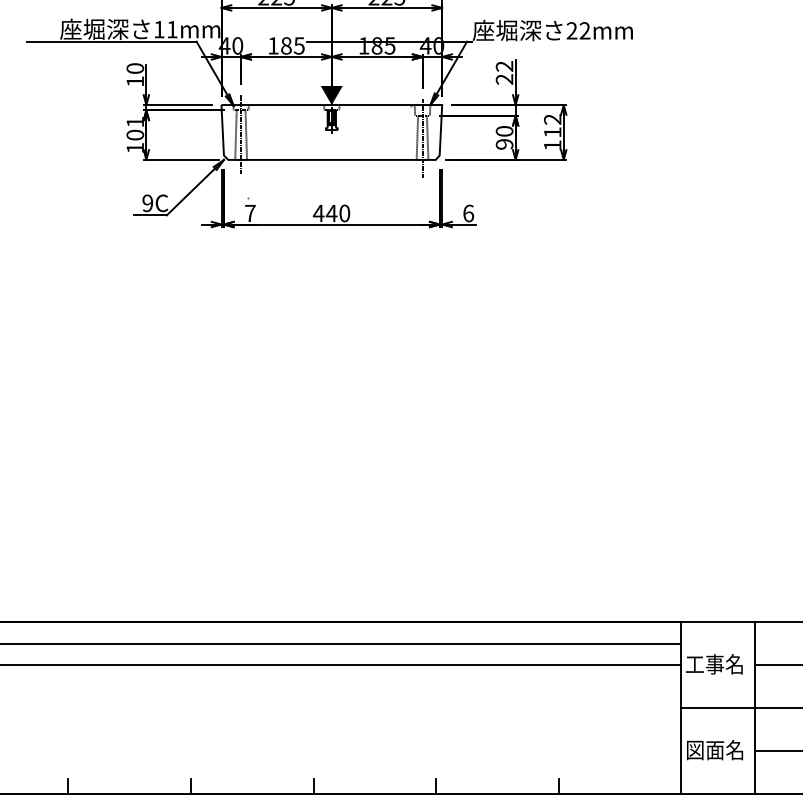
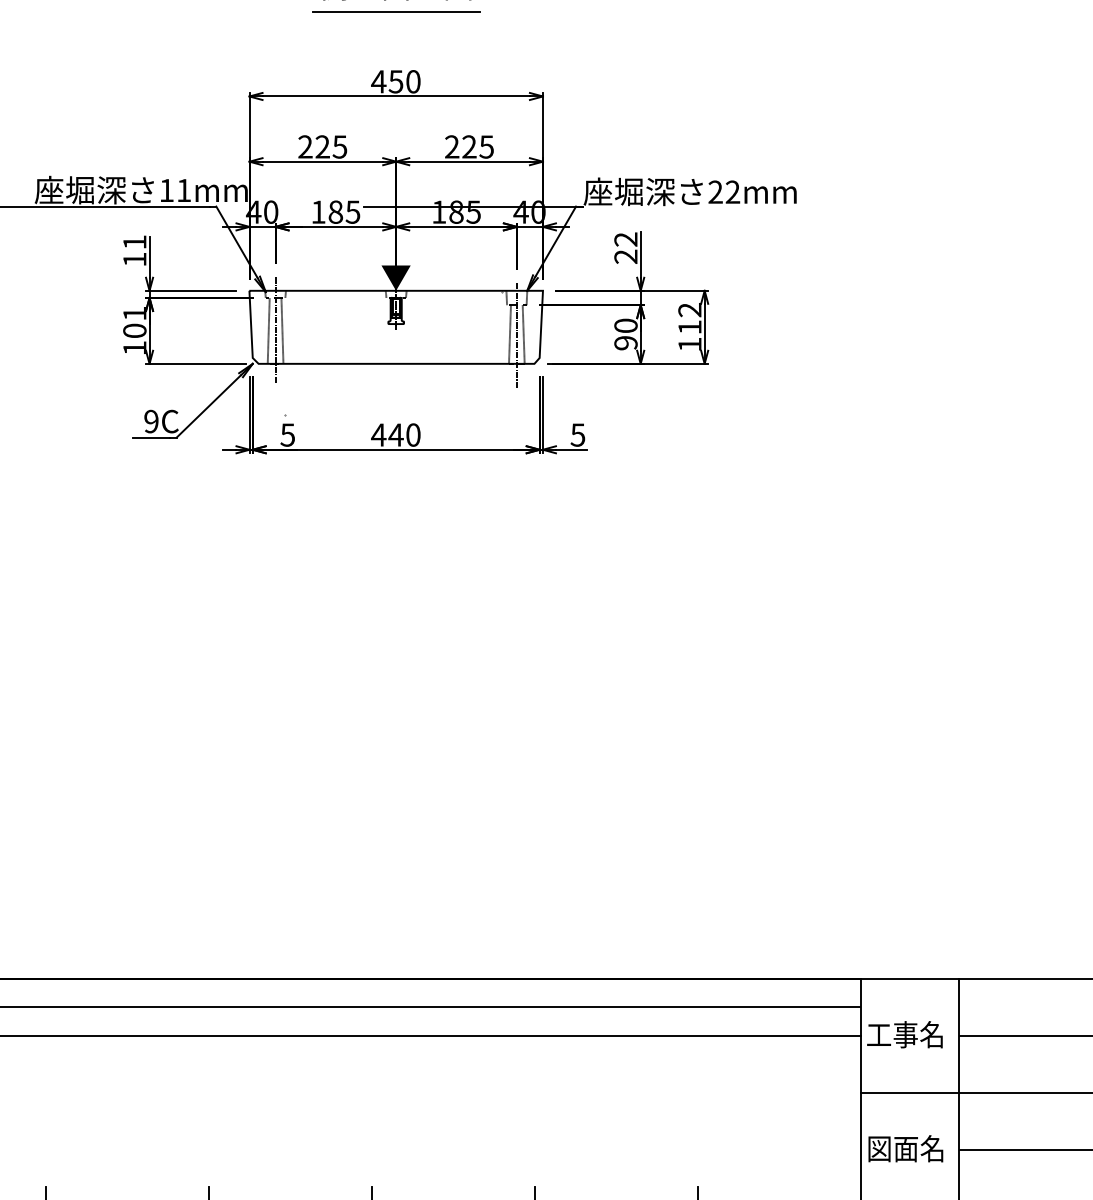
text: (135, 68) -> (134, 242), 10 -> 11
text: (250, 213) -> (287, 434), 7 -> 5
text: (468, 213) -> (577, 434), 6 -> 5

